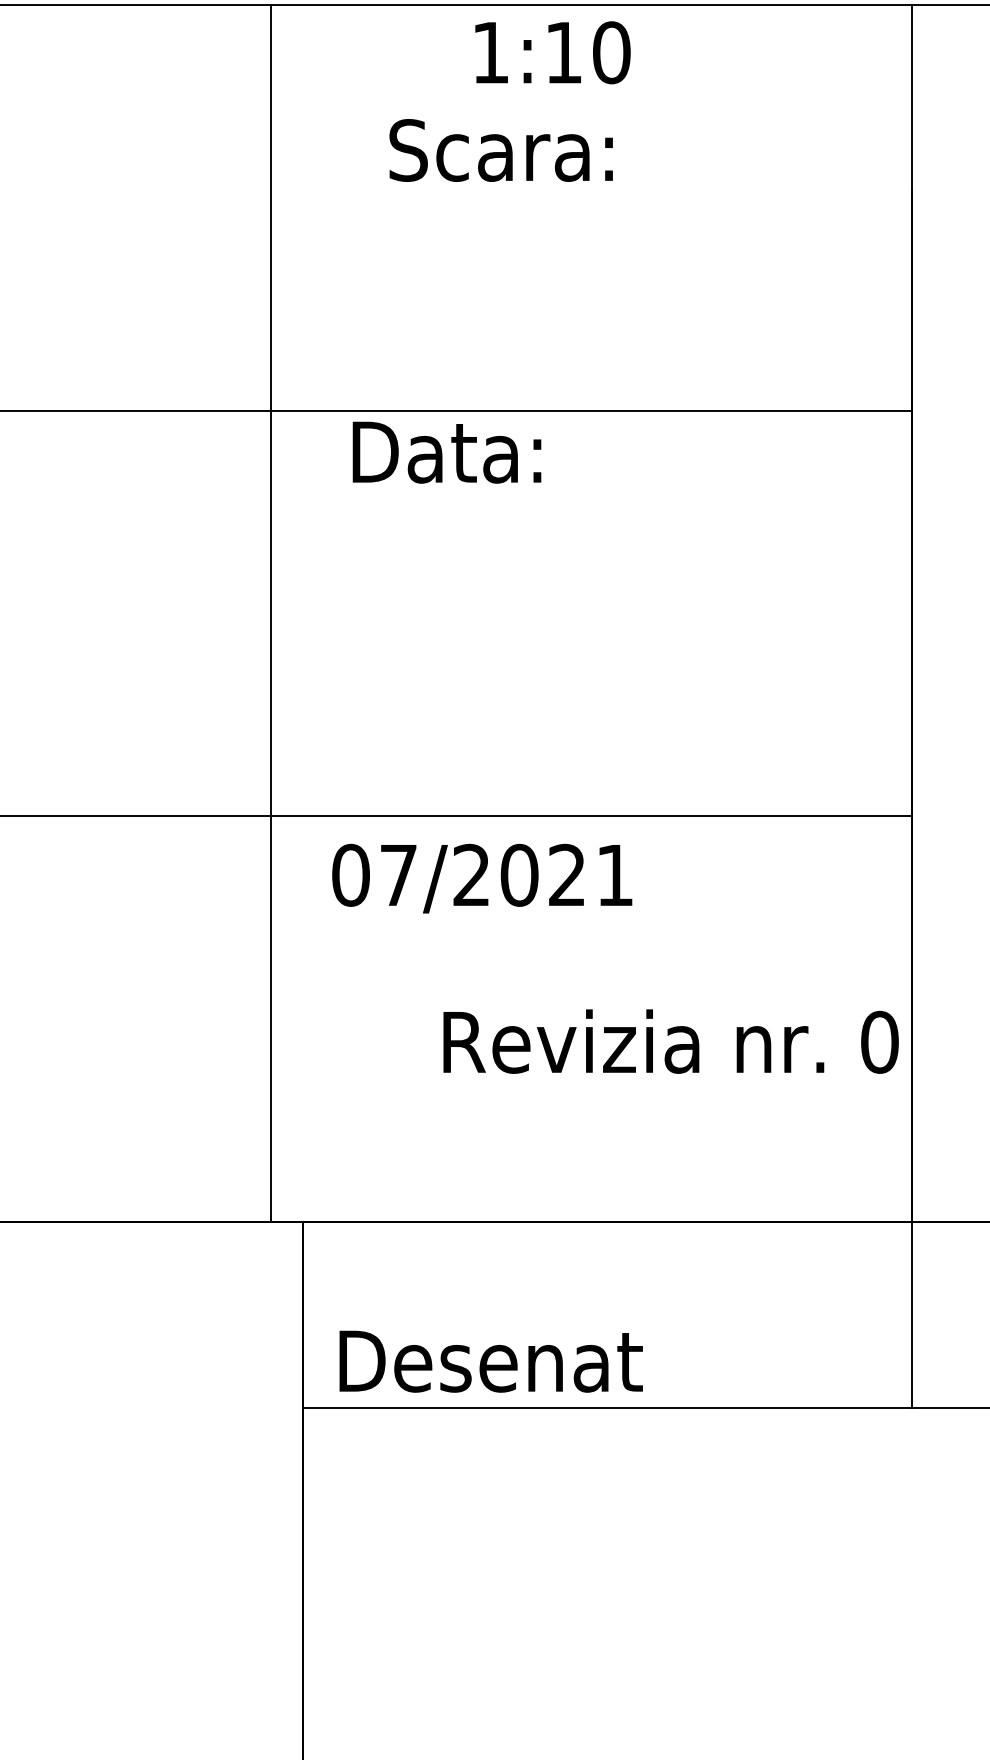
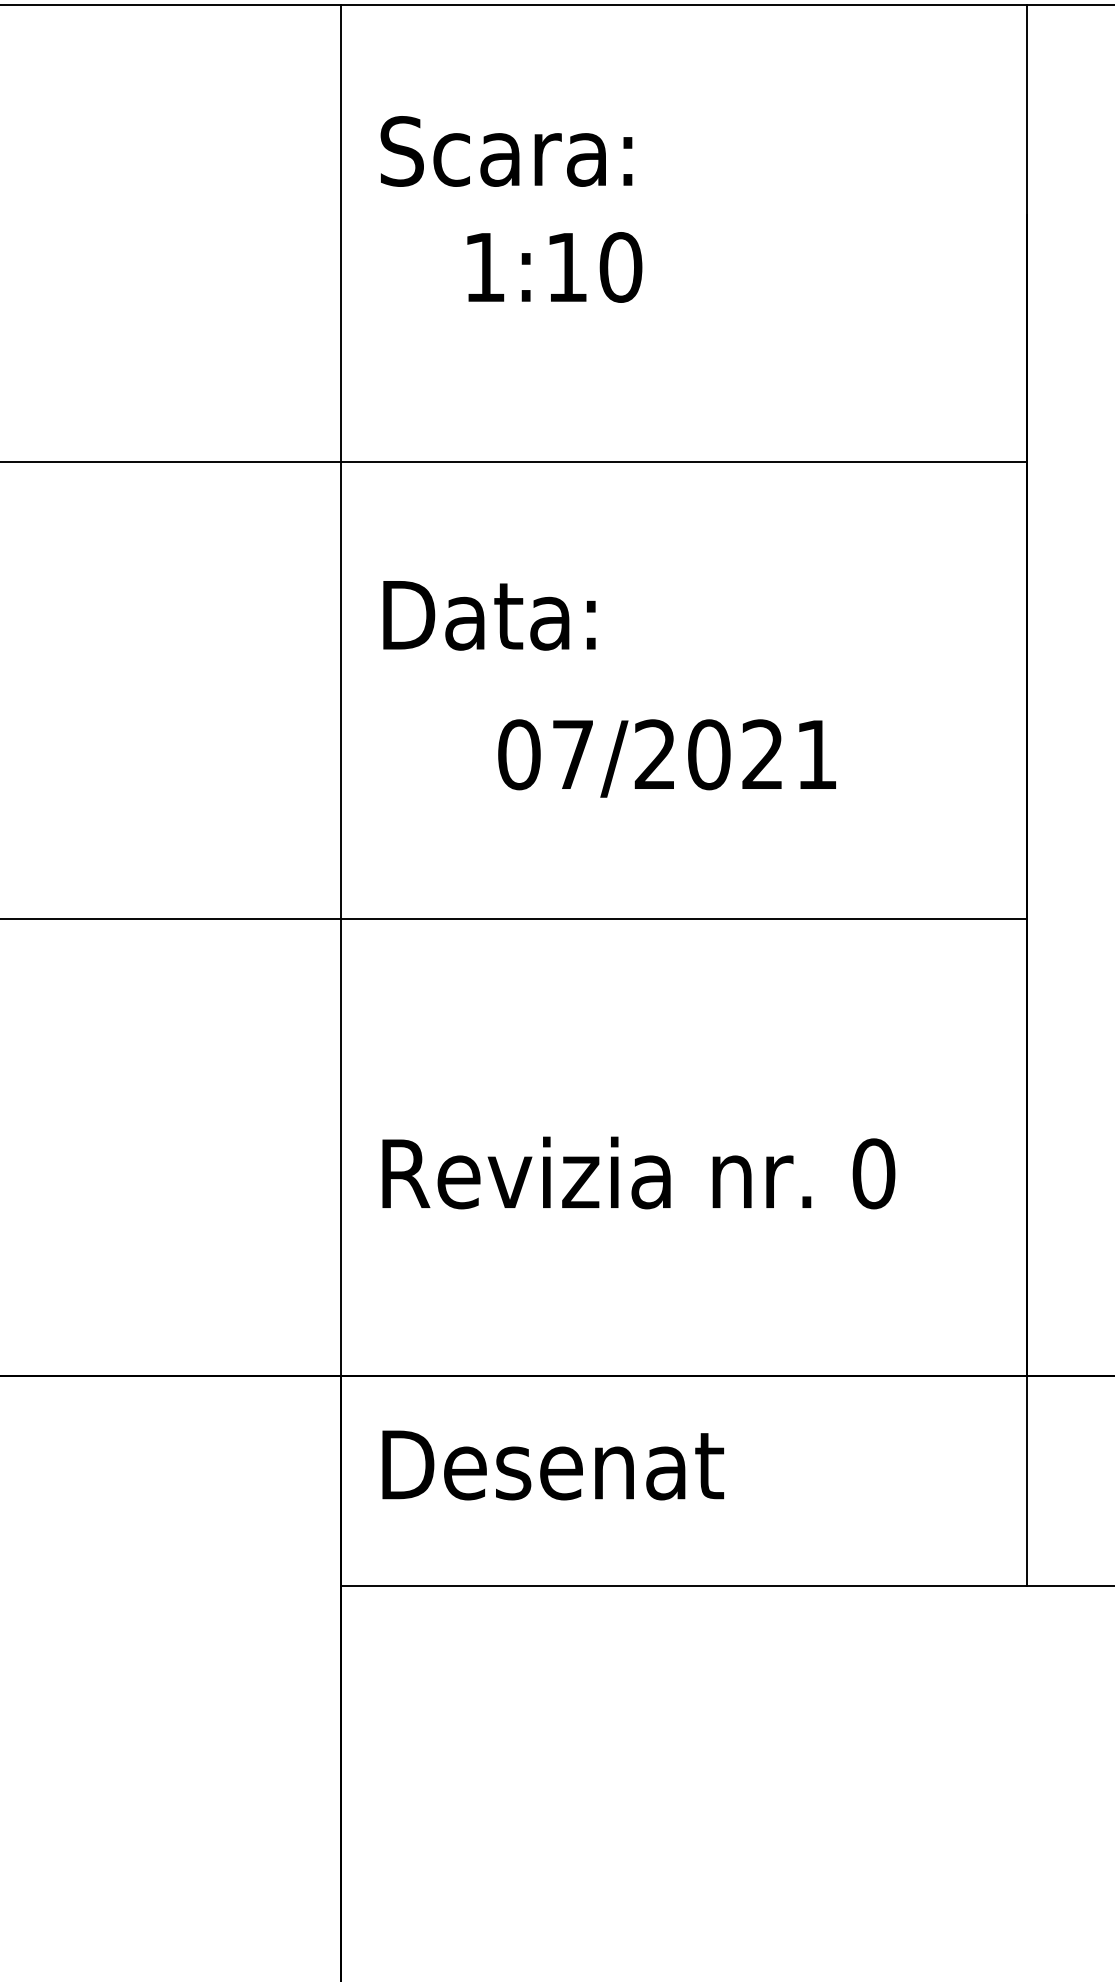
text: (552, 52) -> (554, 267), moved
text: (501, 150) -> (506, 151), moved
text: (447, 452) -> (489, 615), moved
line: (271, 613) -> (341, 690), moved
text: (481, 878) -> (666, 758), moved
text: (670, 1041) -> (638, 1172), moved
text: (490, 1361) -> (552, 1465), moved

